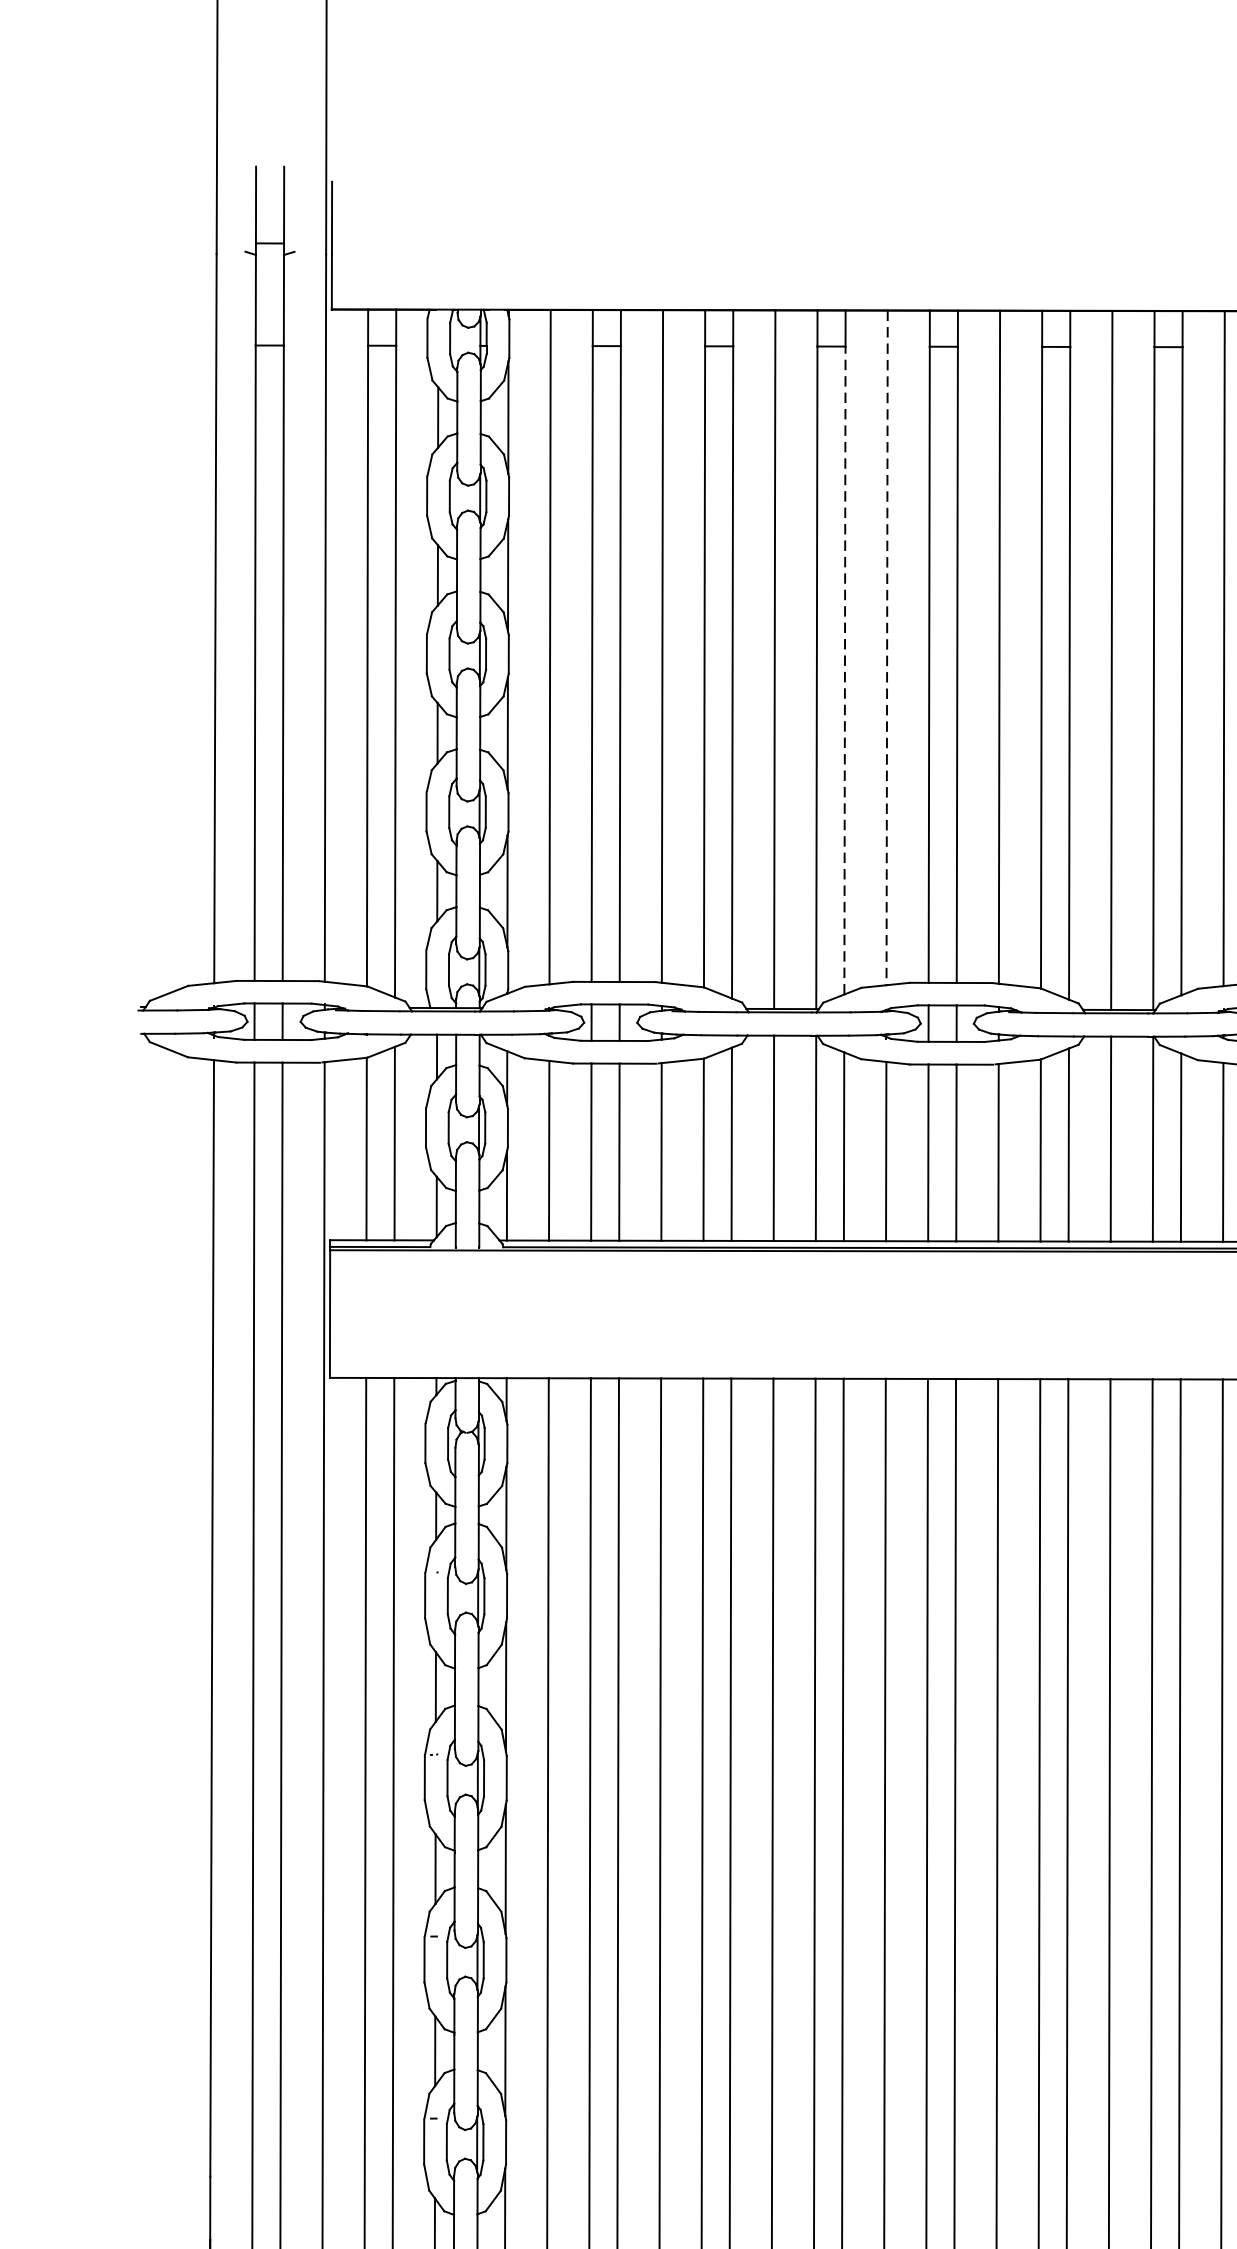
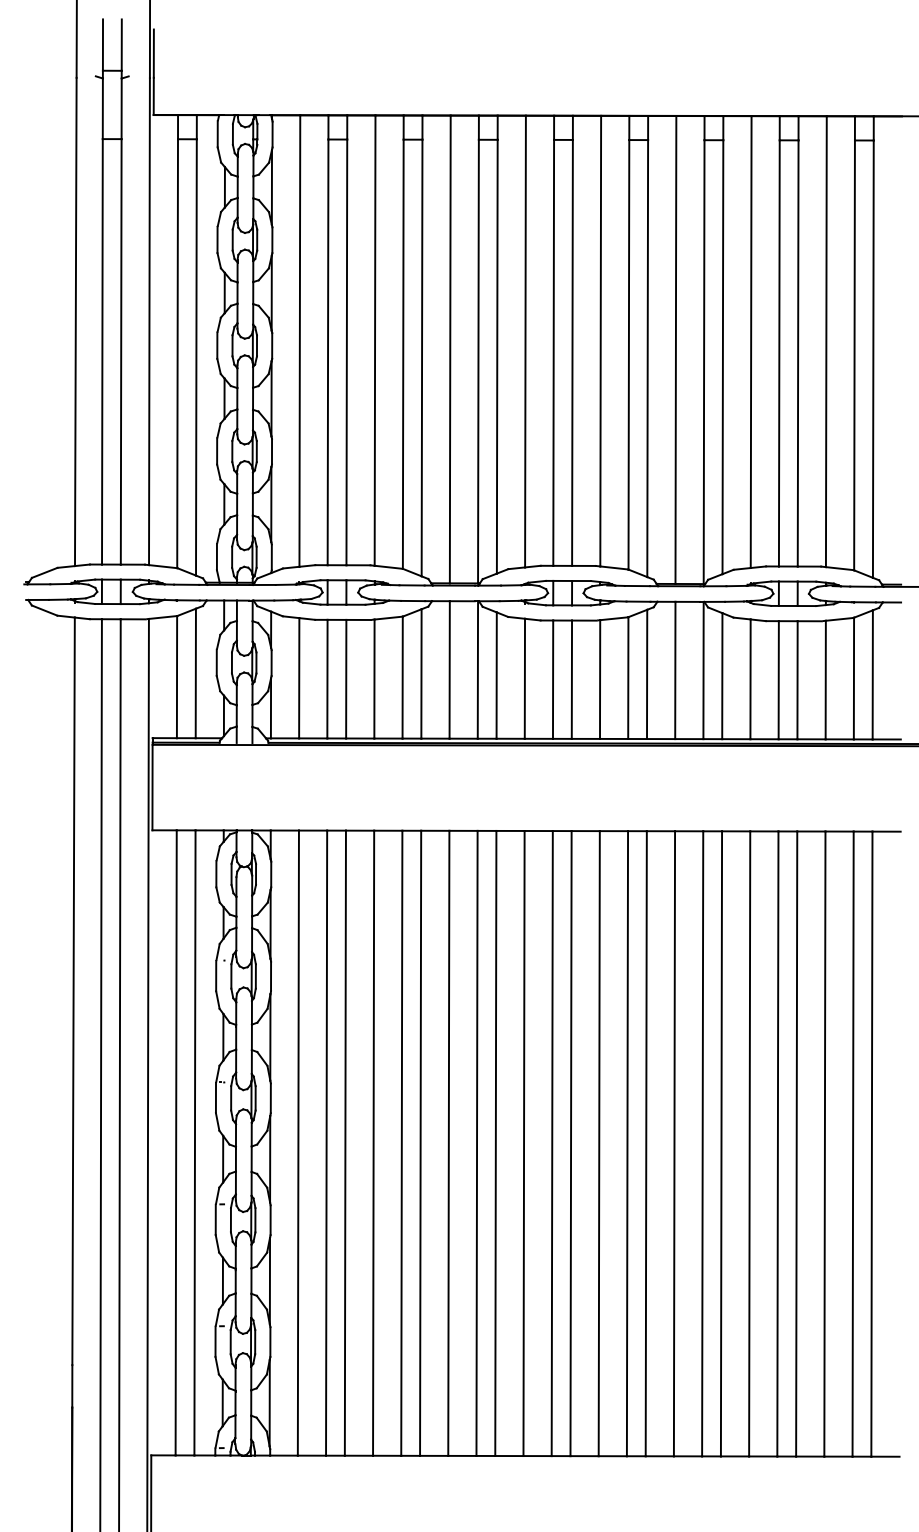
line: (887, 647) -> (525, 341), dashed -> solid
line: (845, 670) -> (497, 356), dashed -> solid

